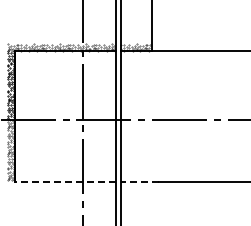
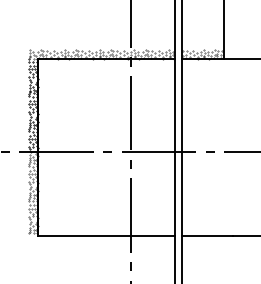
line: (65, 181) -> (107, 235), dashed -> solid
line: (139, 181) -> (207, 235), dashed -> solid

